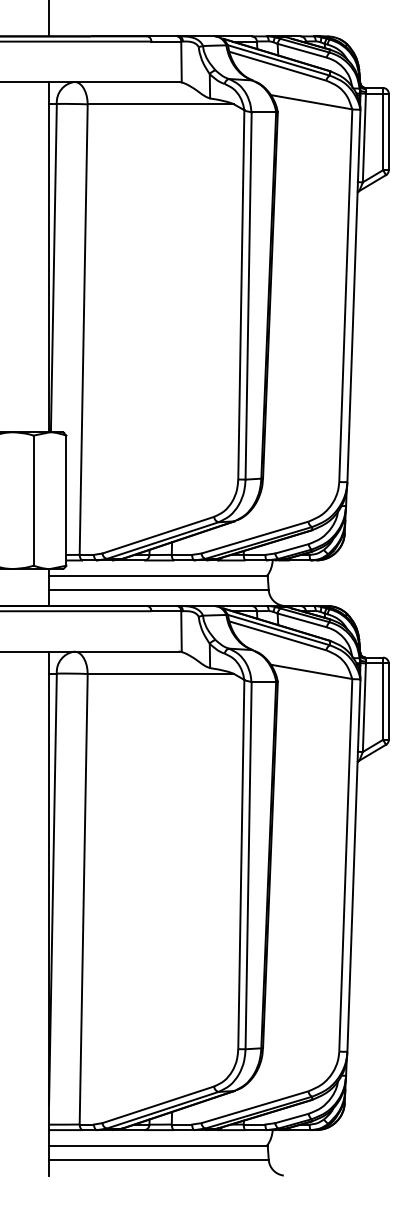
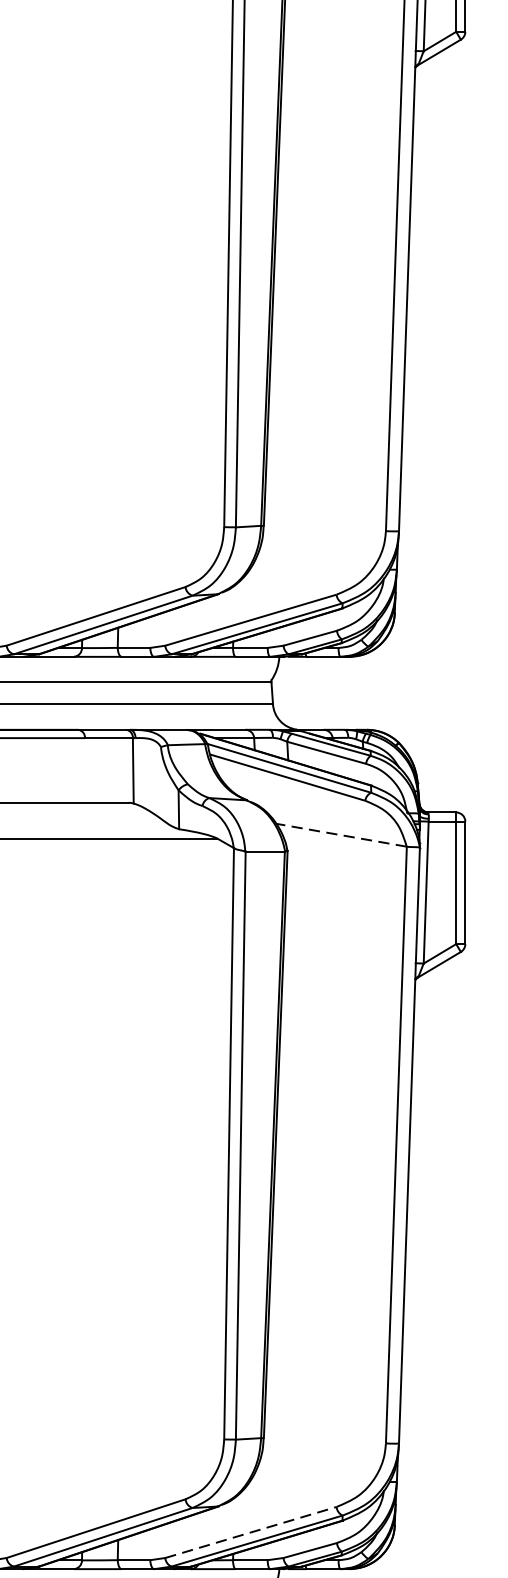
line: (311, 671) -> (341, 834), solid -> dashed
line: (254, 1107) -> (250, 1532), solid -> dashed

